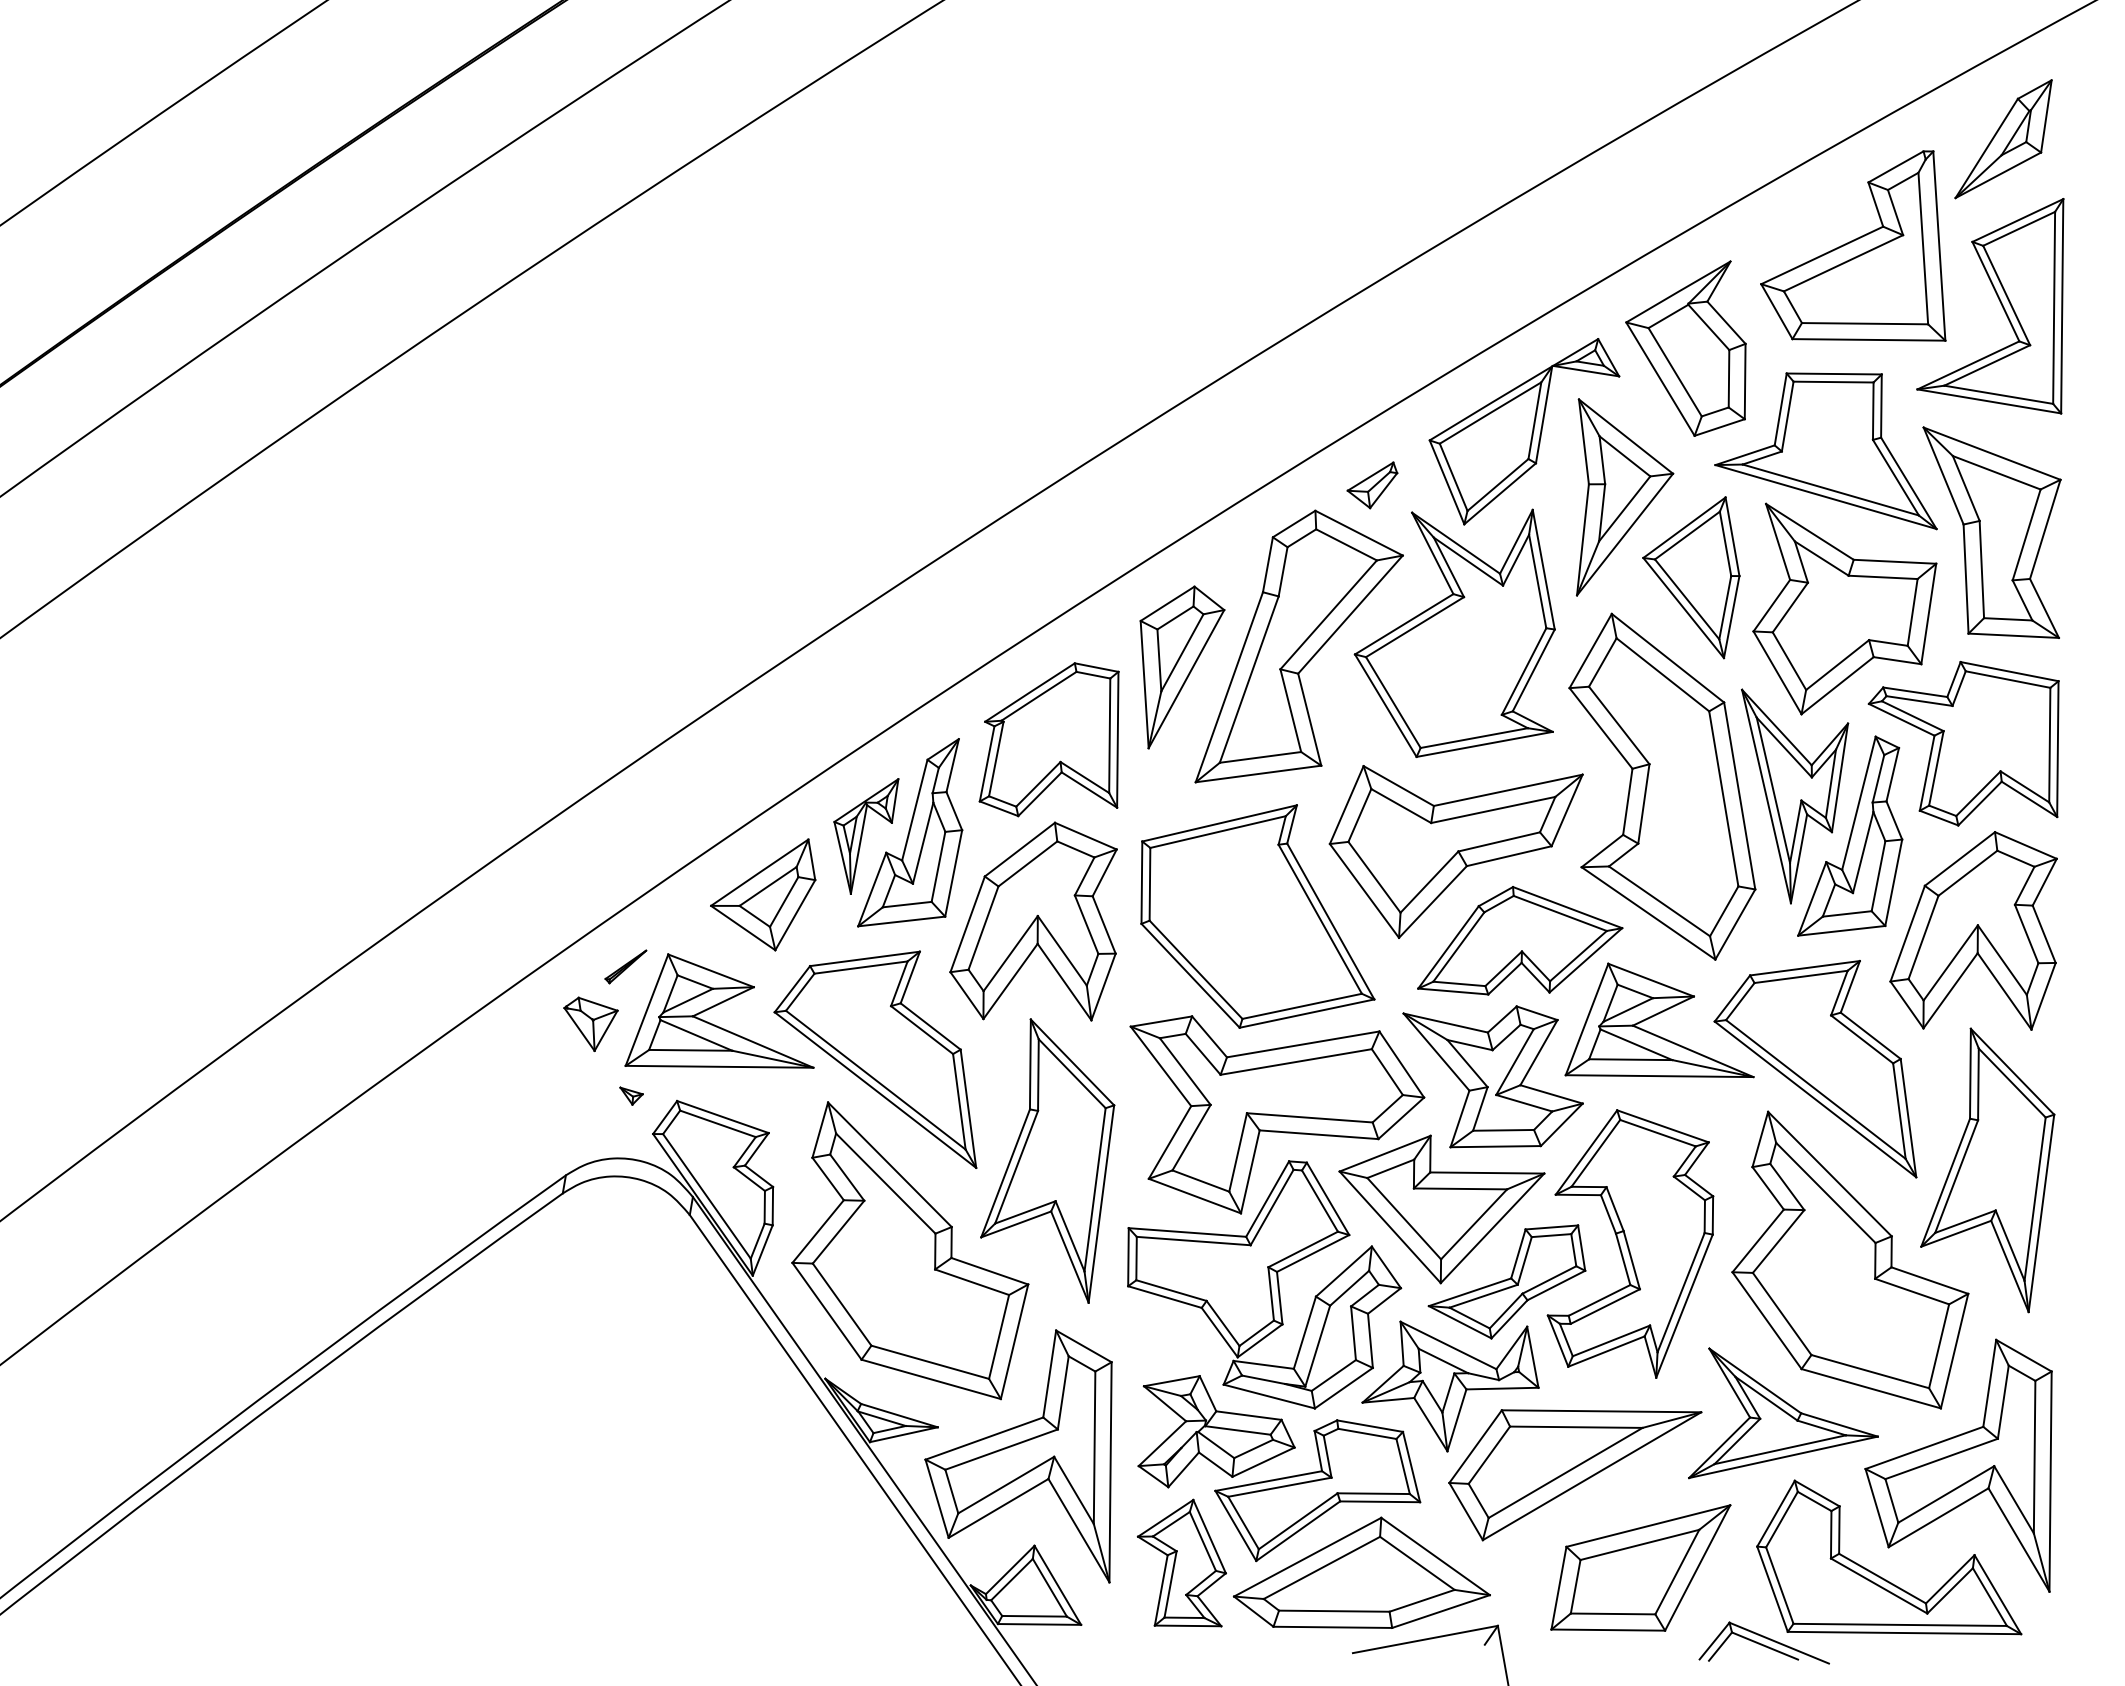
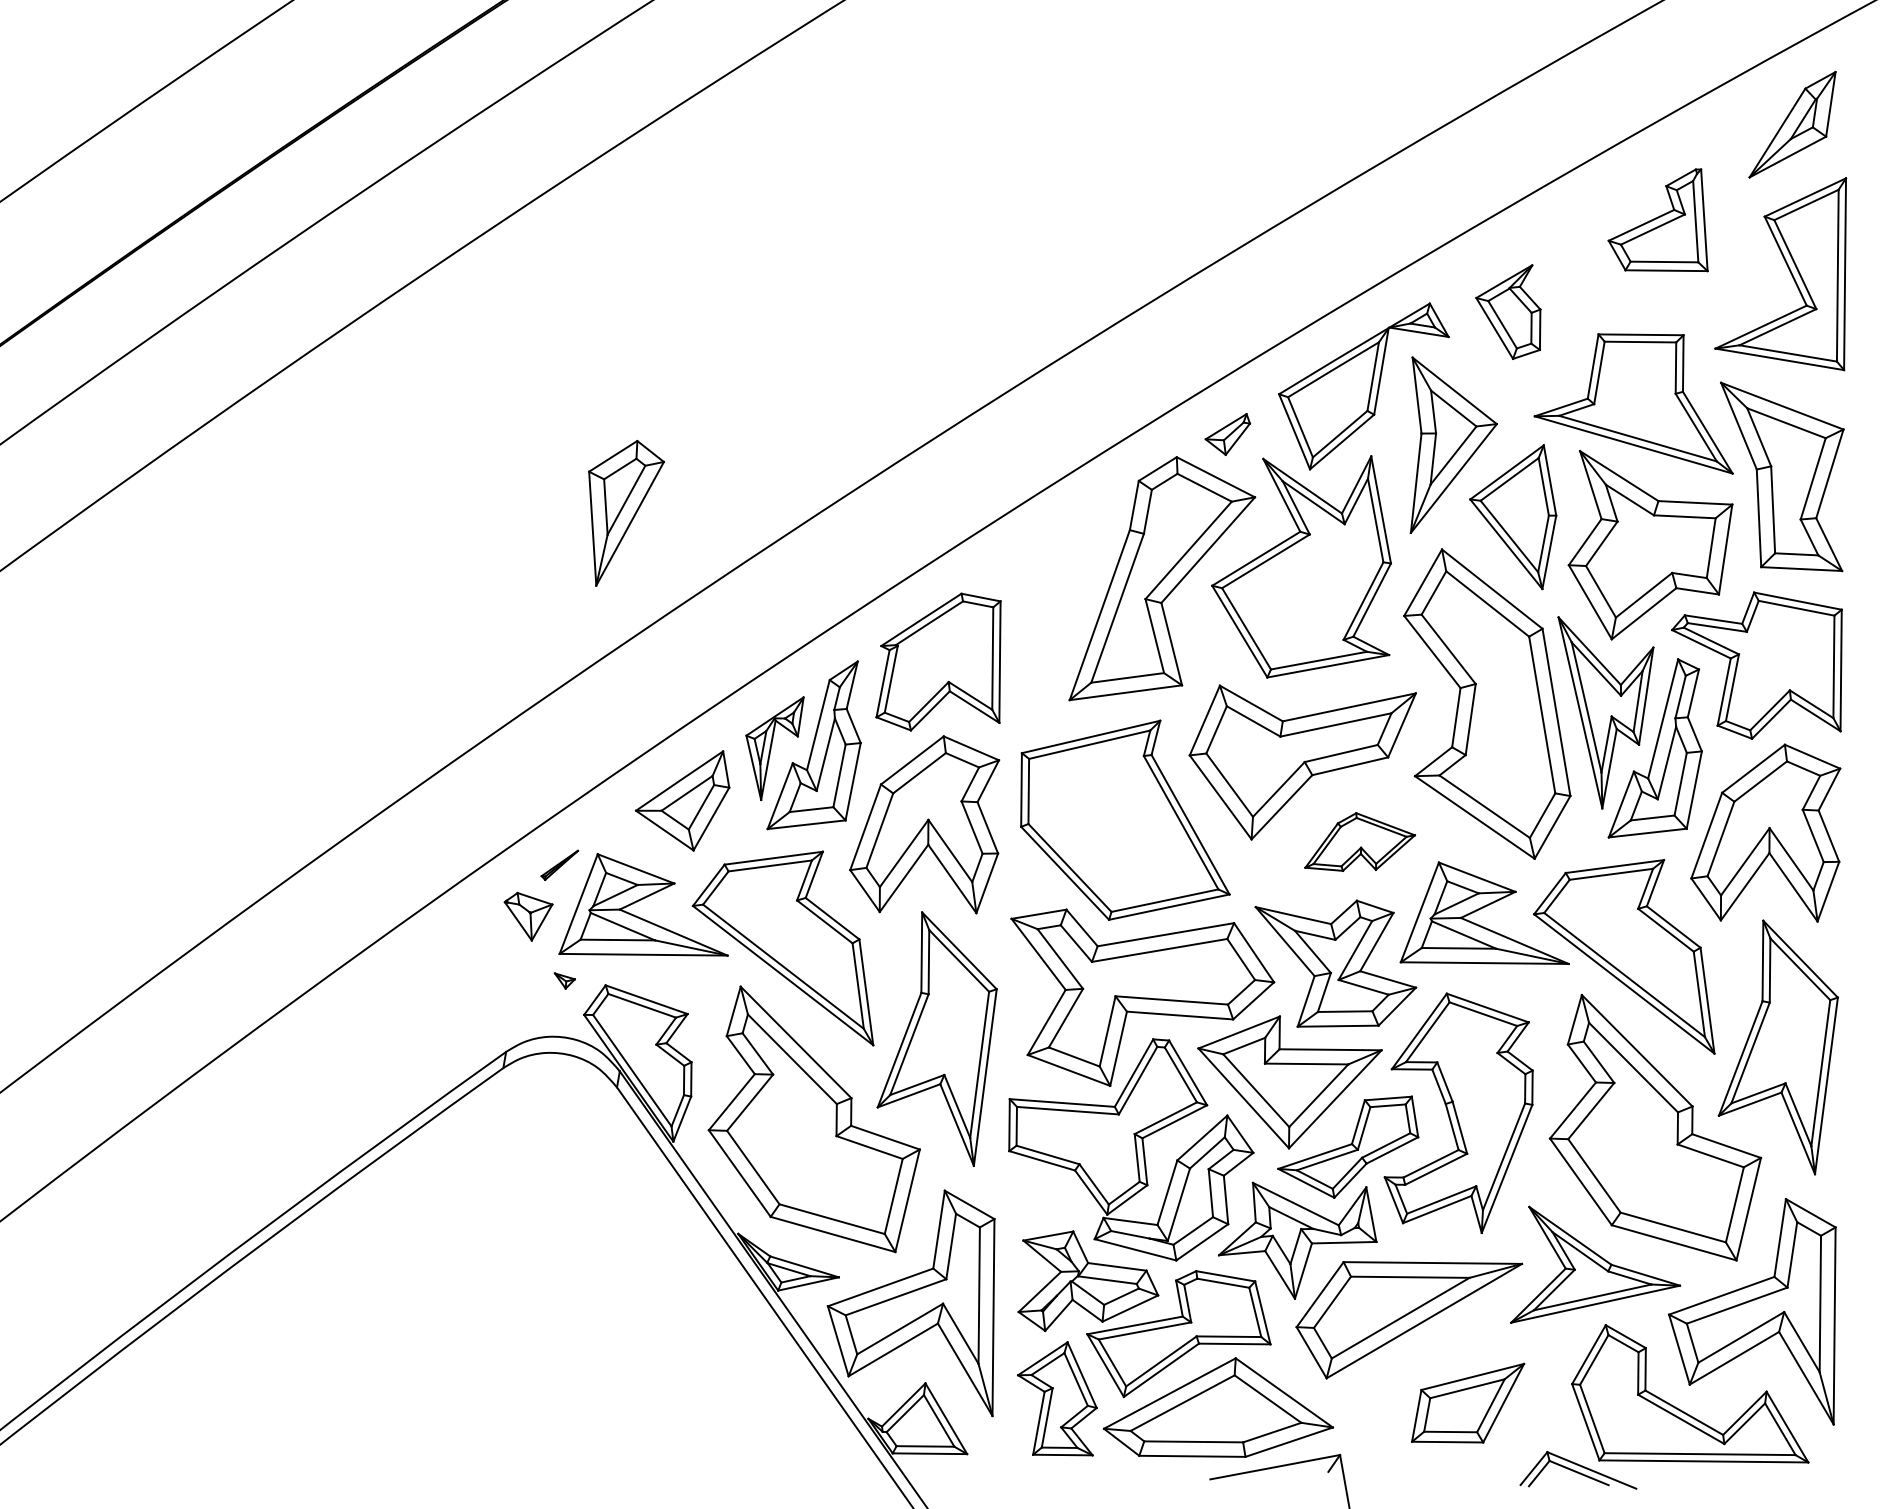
part: (1853, 245) -> (1658, 219), size x0.6
part: (1685, 348) -> (1507, 312), size x0.6
part: (1182, 667) -> (626, 513), moved
part: (1520, 940) -> (1360, 841), size x0.6
part: (1640, 1567) -> (1467, 1402), size x0.7

